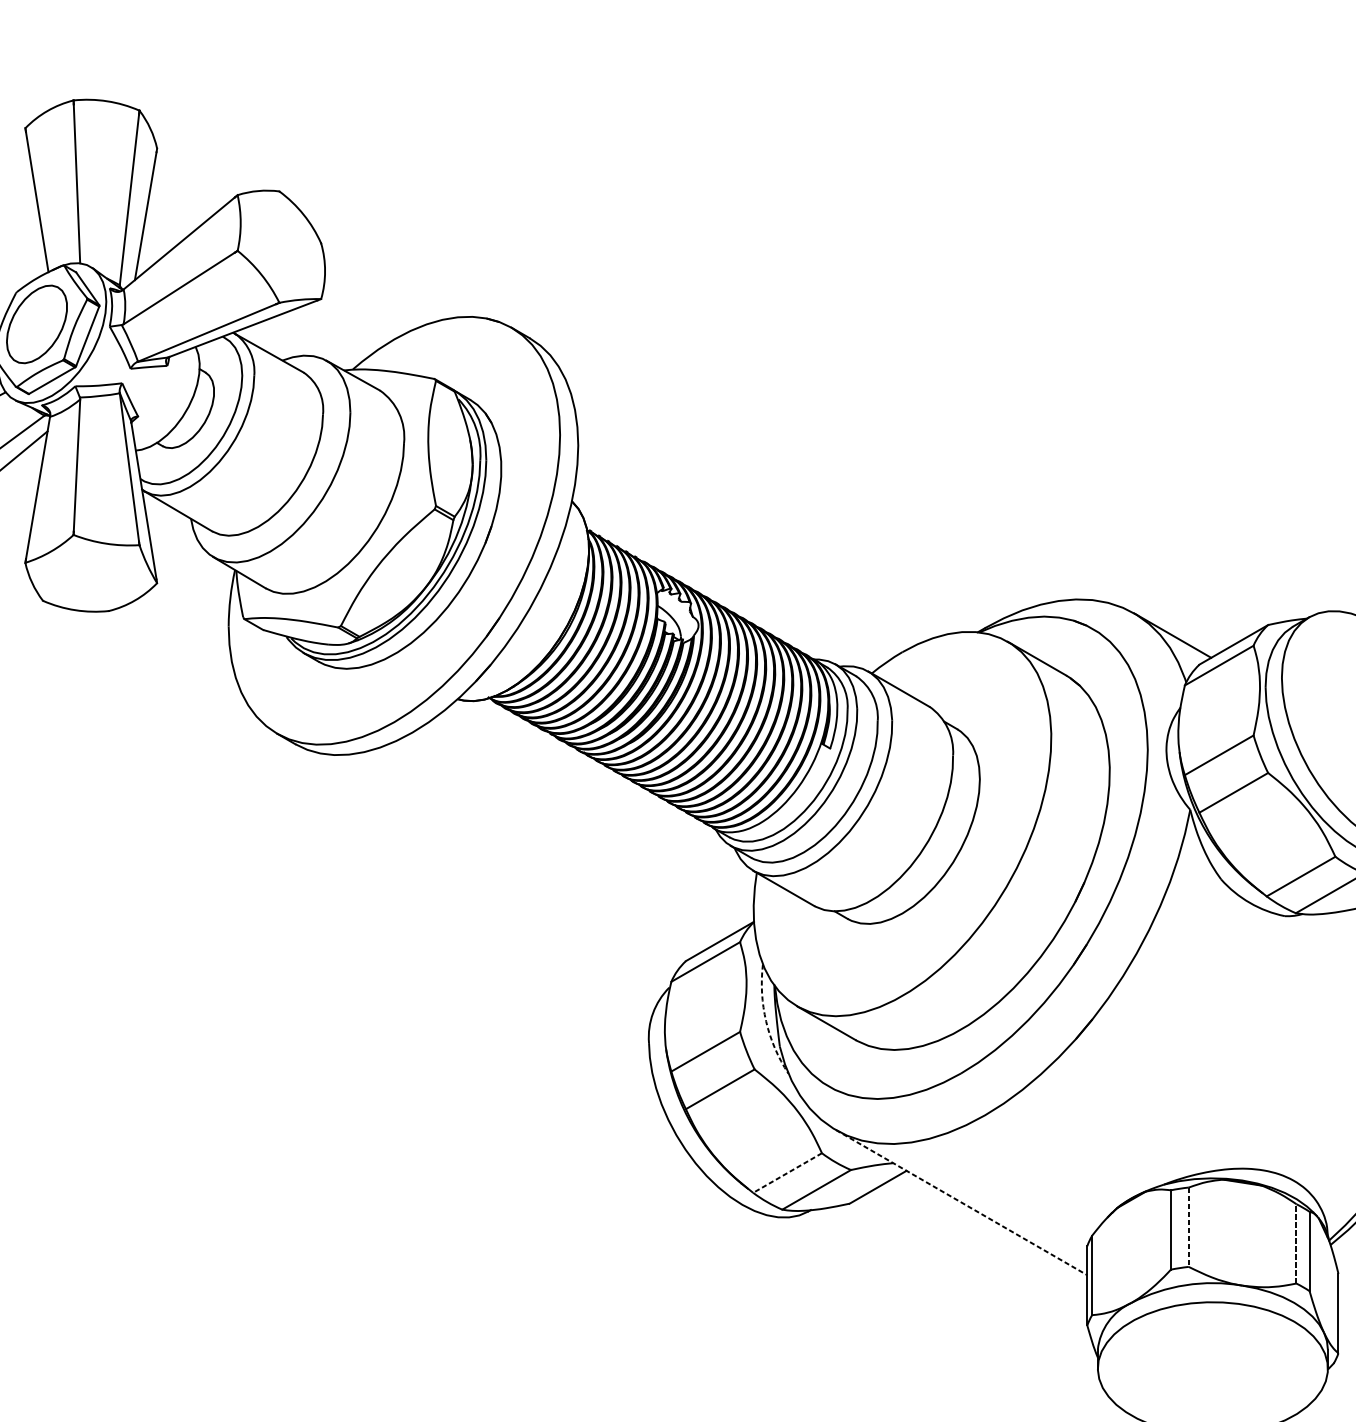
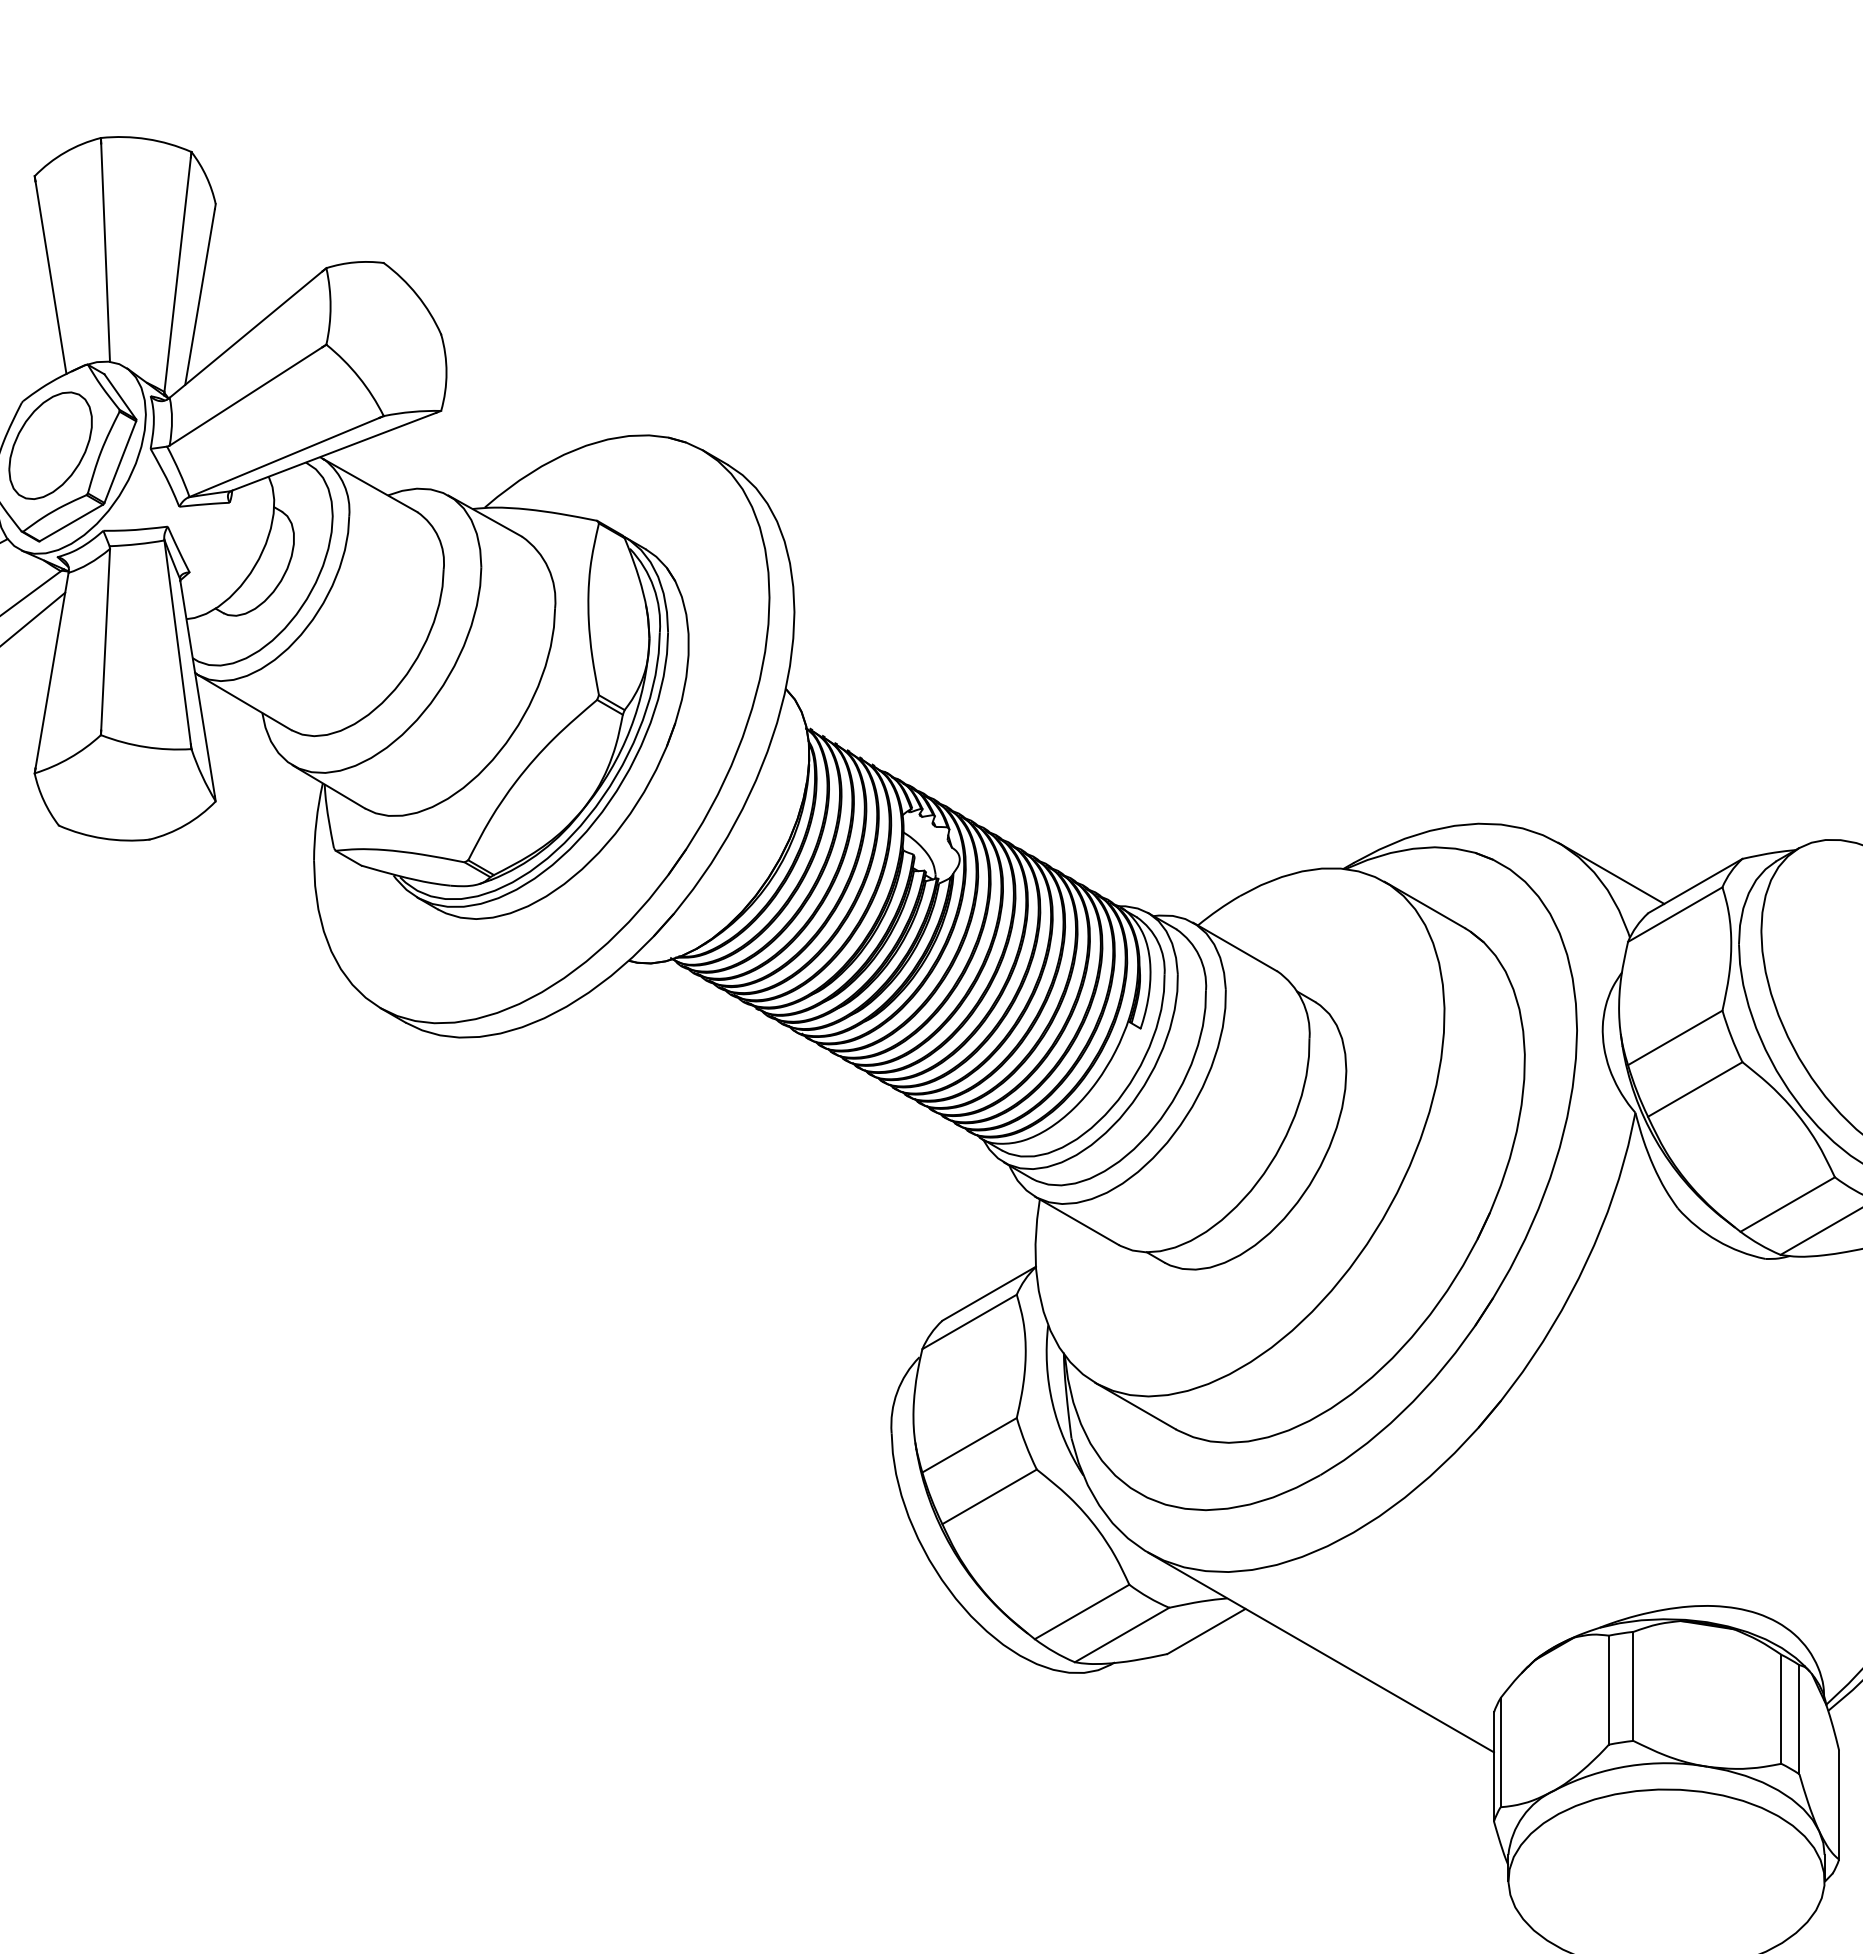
arc: (766, 1021) -> (1052, 1403), dashed -> solid
line: (787, 1172) -> (1082, 1611), dashed -> solid
line: (961, 1202) -> (1321, 1652), dashed -> solid
line: (1188, 1227) -> (1633, 1686), dashed -> solid
line: (1296, 1244) -> (1781, 1709), dashed -> solid

